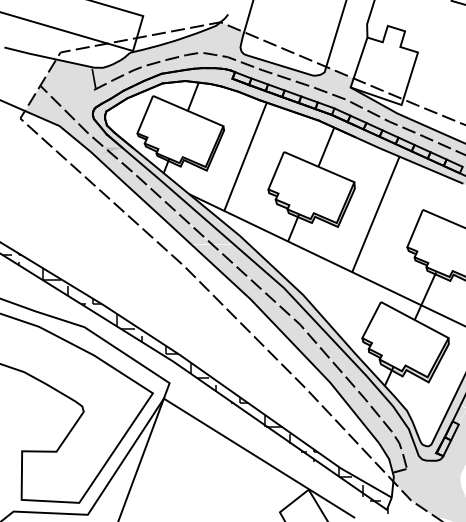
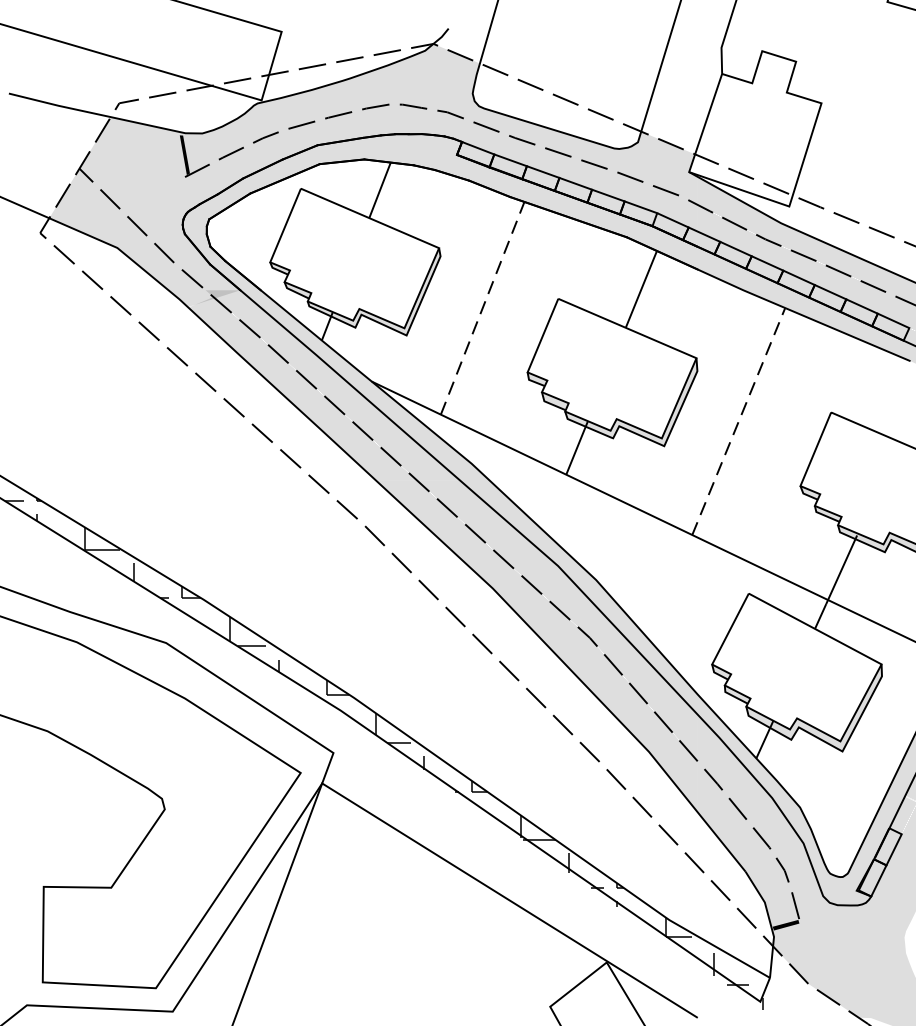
line: (245, 156) -> (482, 307), solid -> dashed
line: (376, 213) -> (739, 419), solid -> dashed

